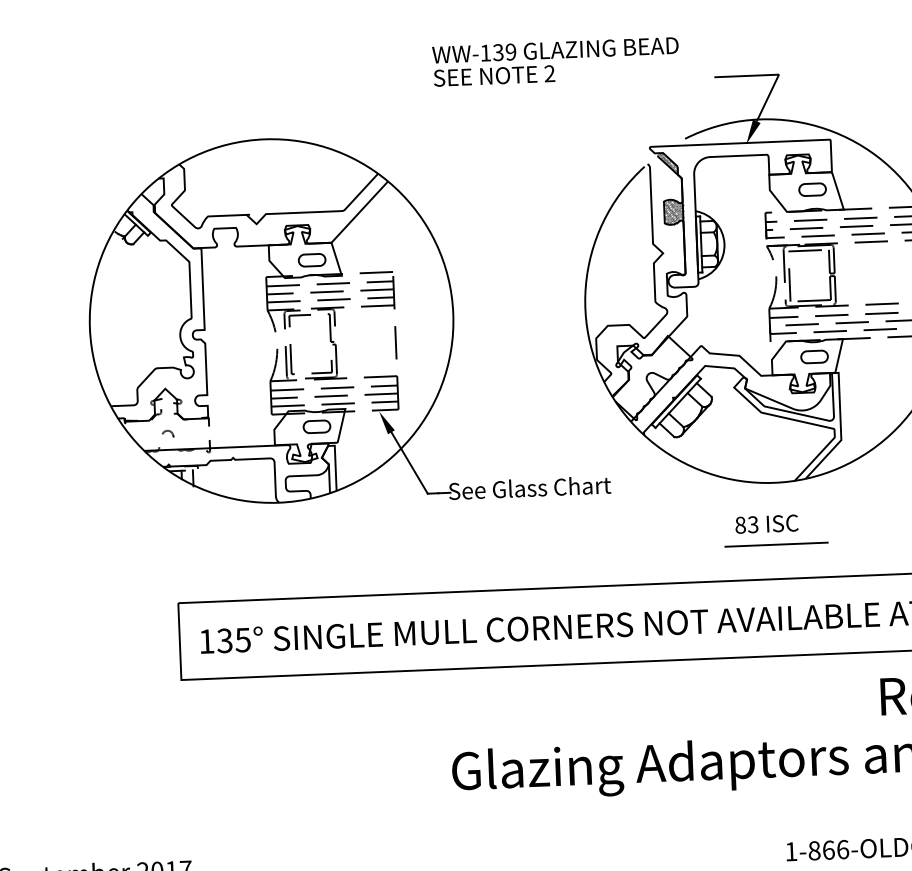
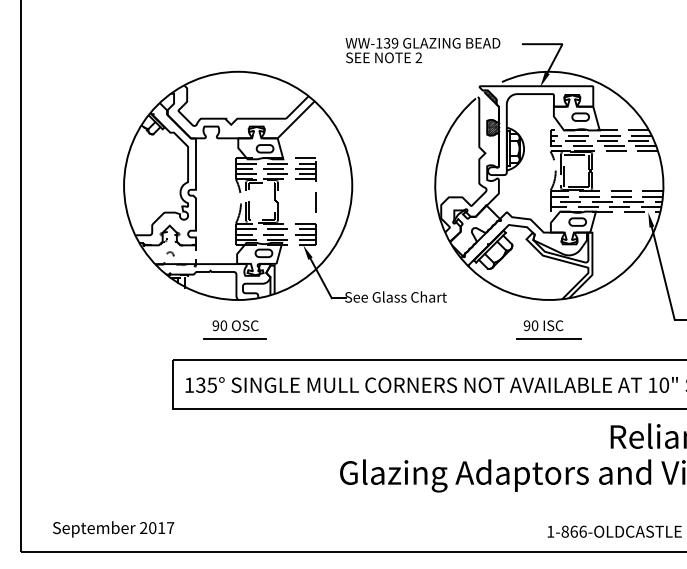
text: (555, 61) -> (422, 50), moved
text: (746, 524) -> (530, 325), 83 -> 90
part: (274, 549) -> (234, 329), added

